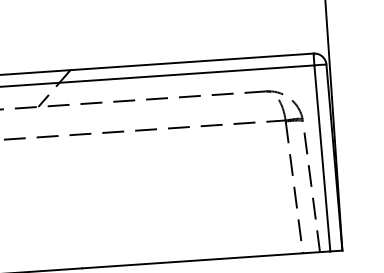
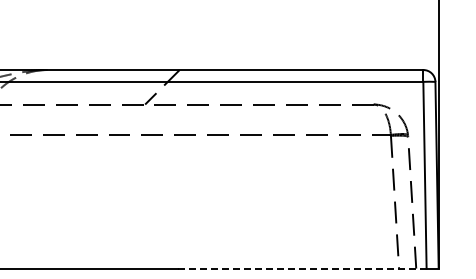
line: (205, 259) -> (301, 268), solid -> dashed

